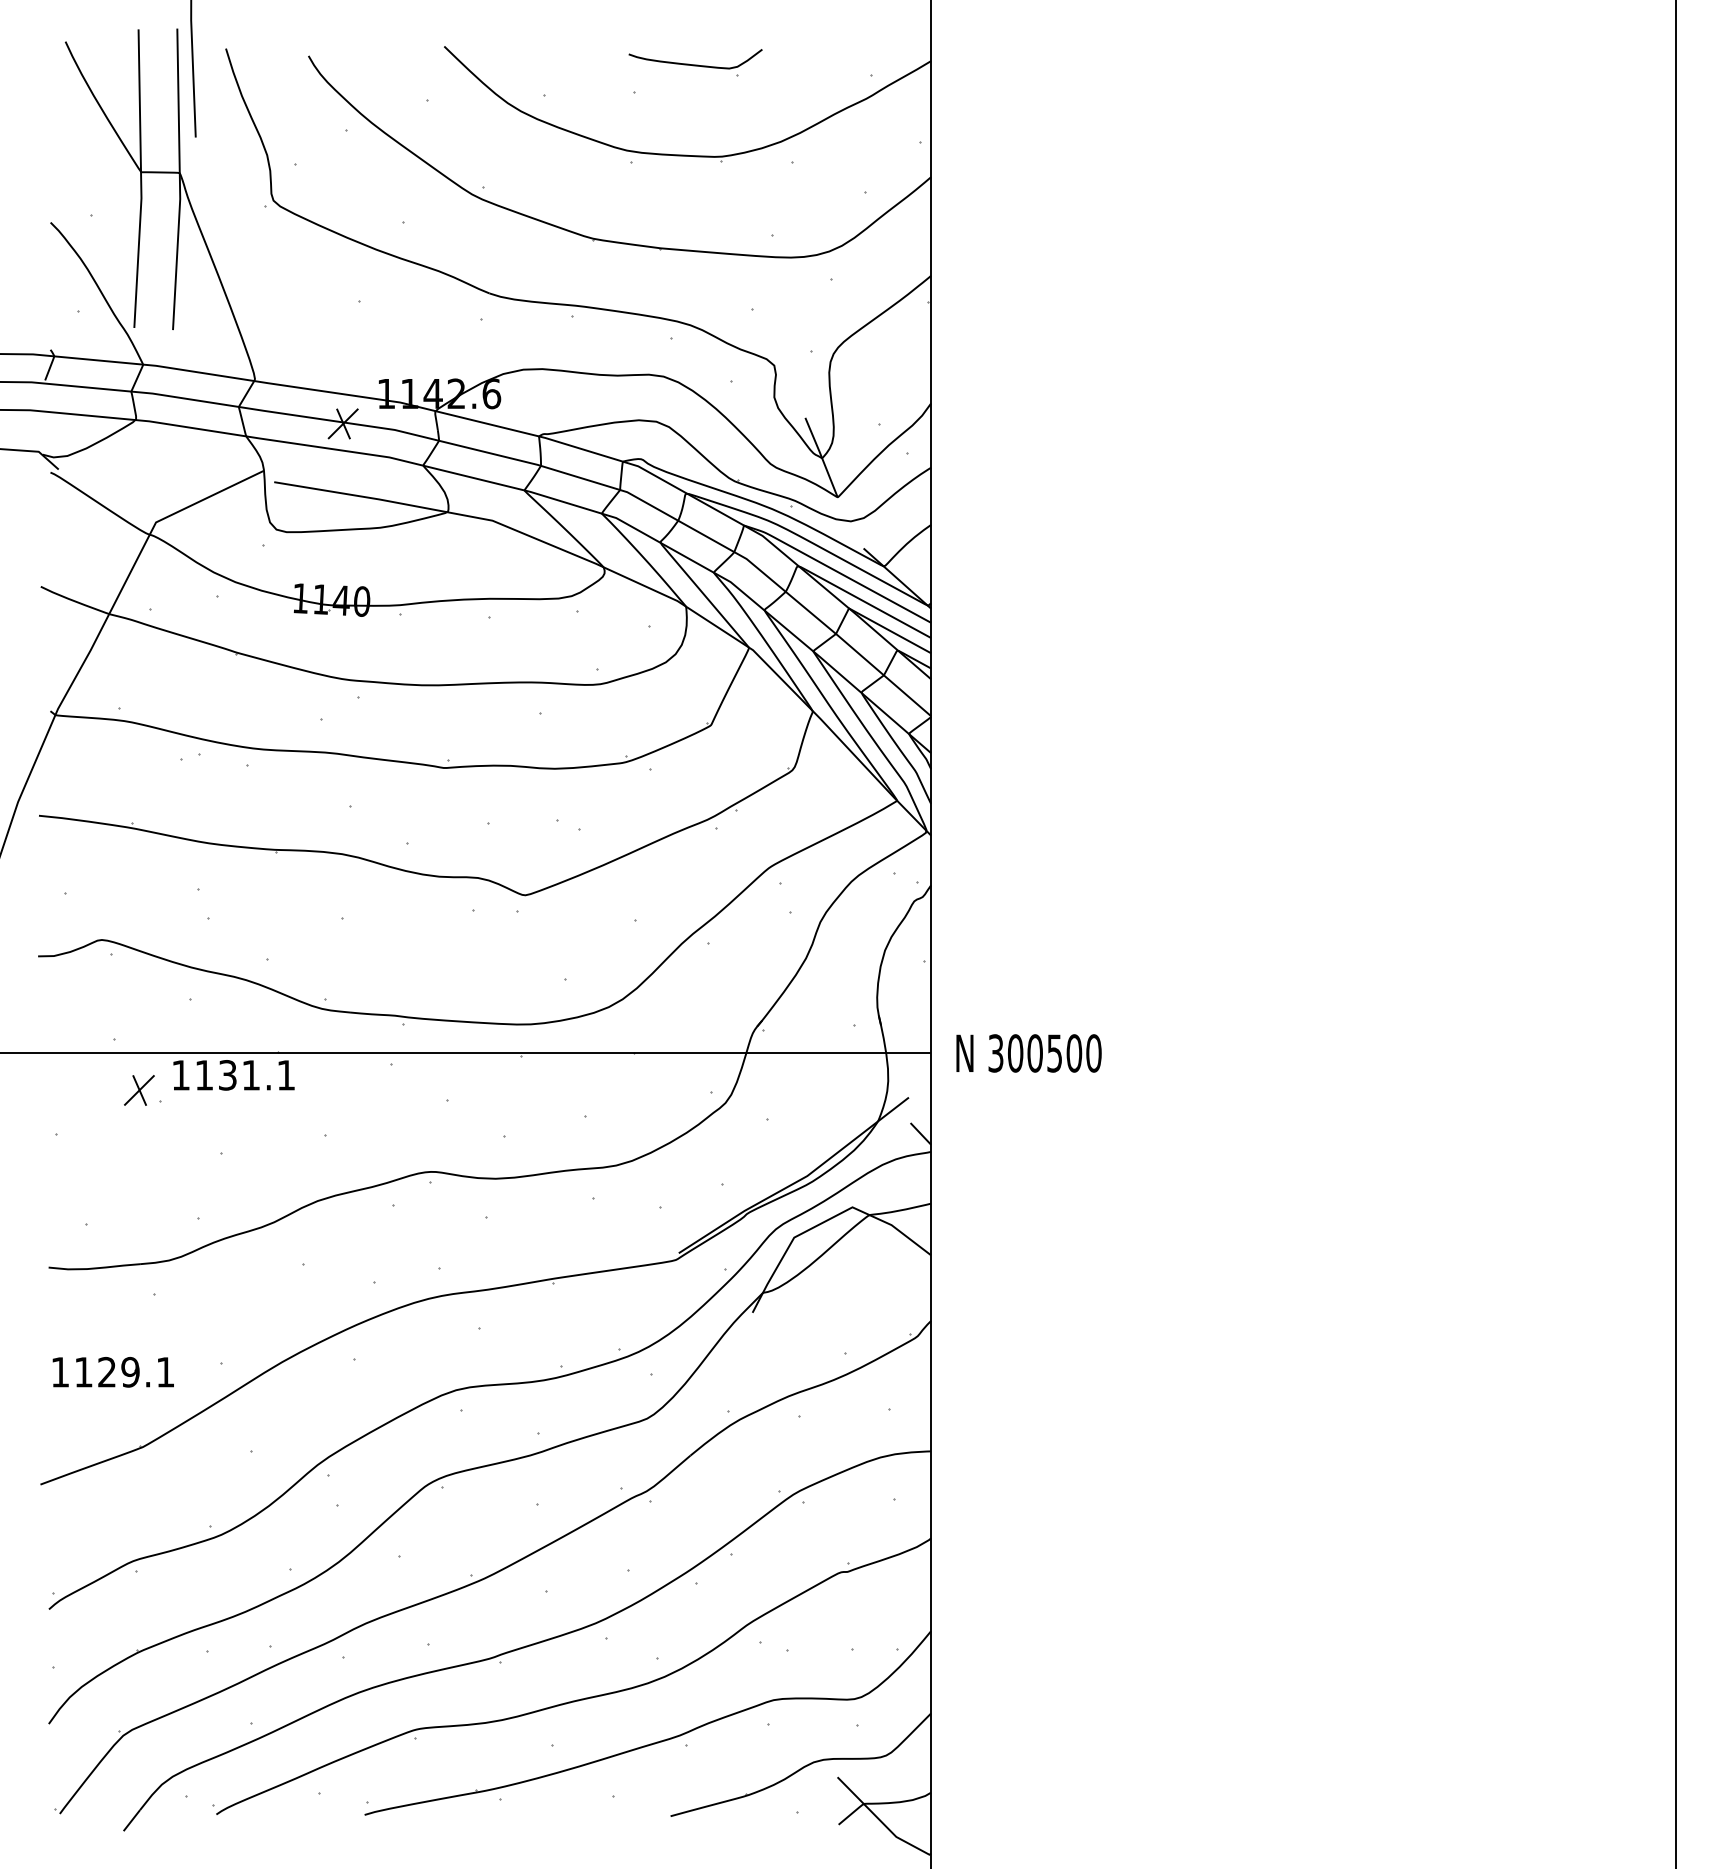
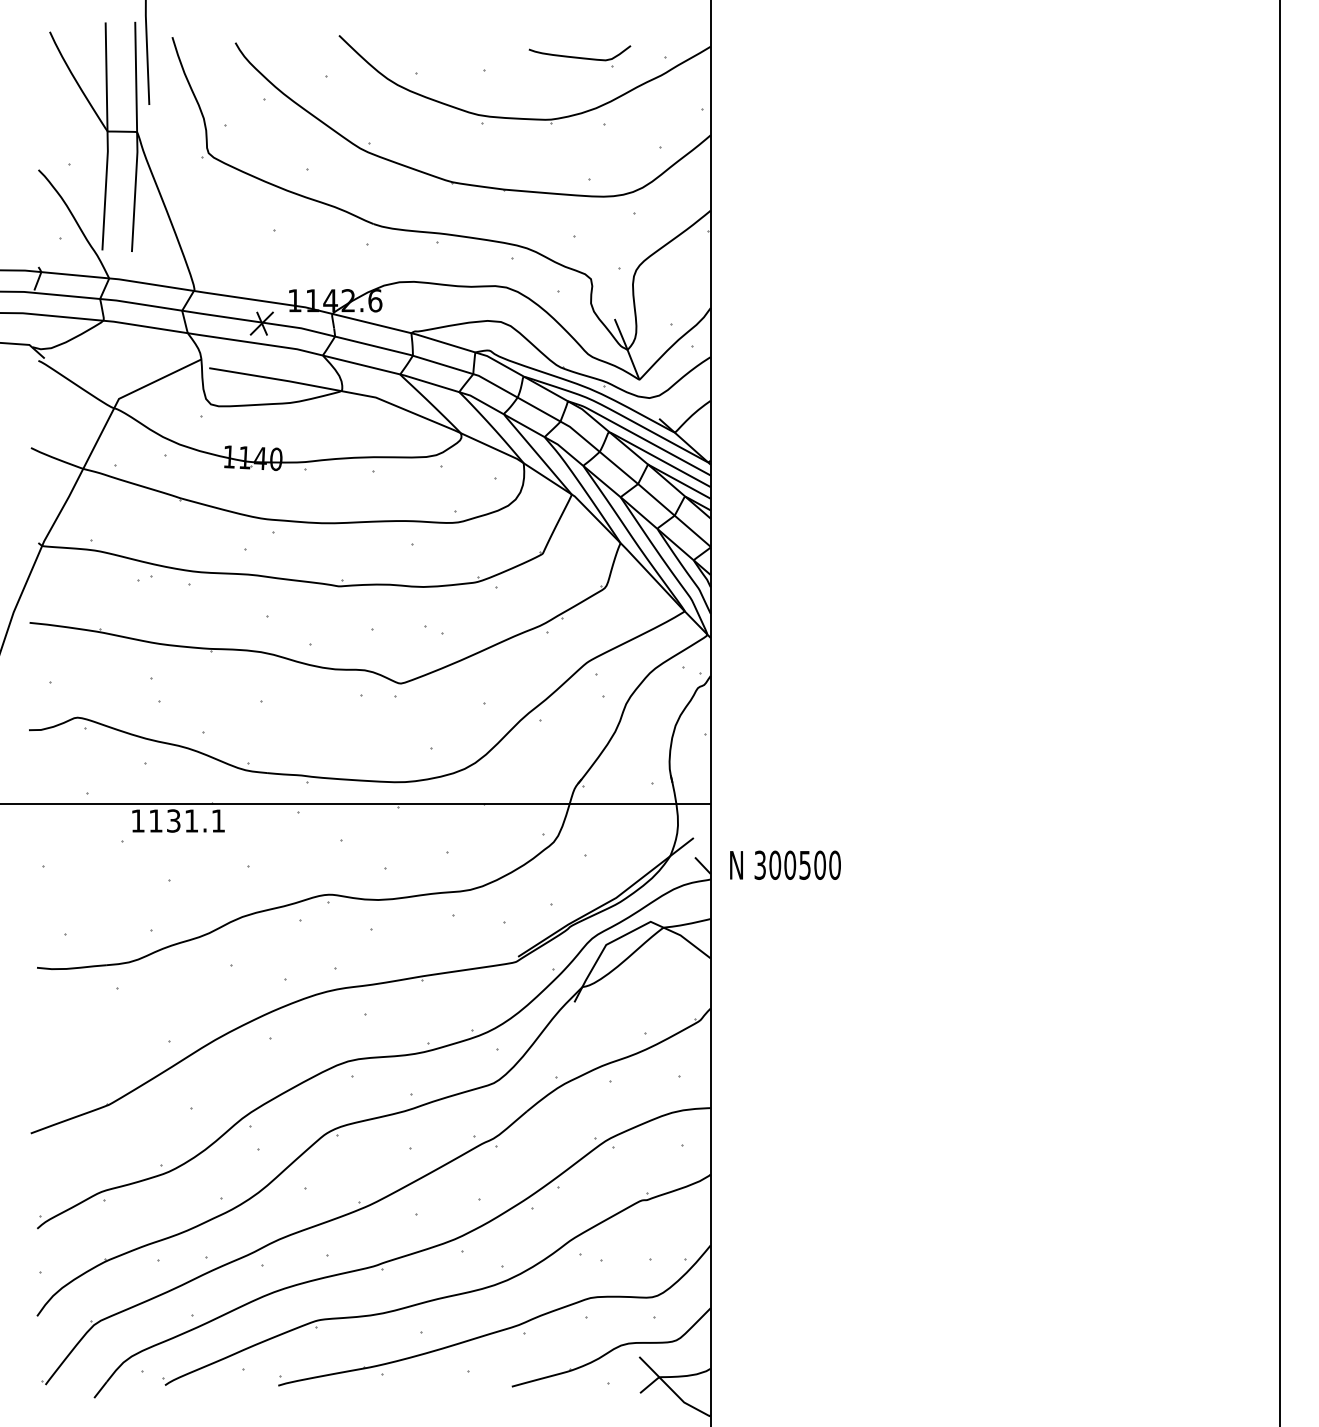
part: (695, 63) -> (579, 56), moved
text: (1029, 1052) -> (785, 864), moved
part: (139, 1090) -> (106, 832), removed
part: (113, 1371) -> (86, 1047), removed

